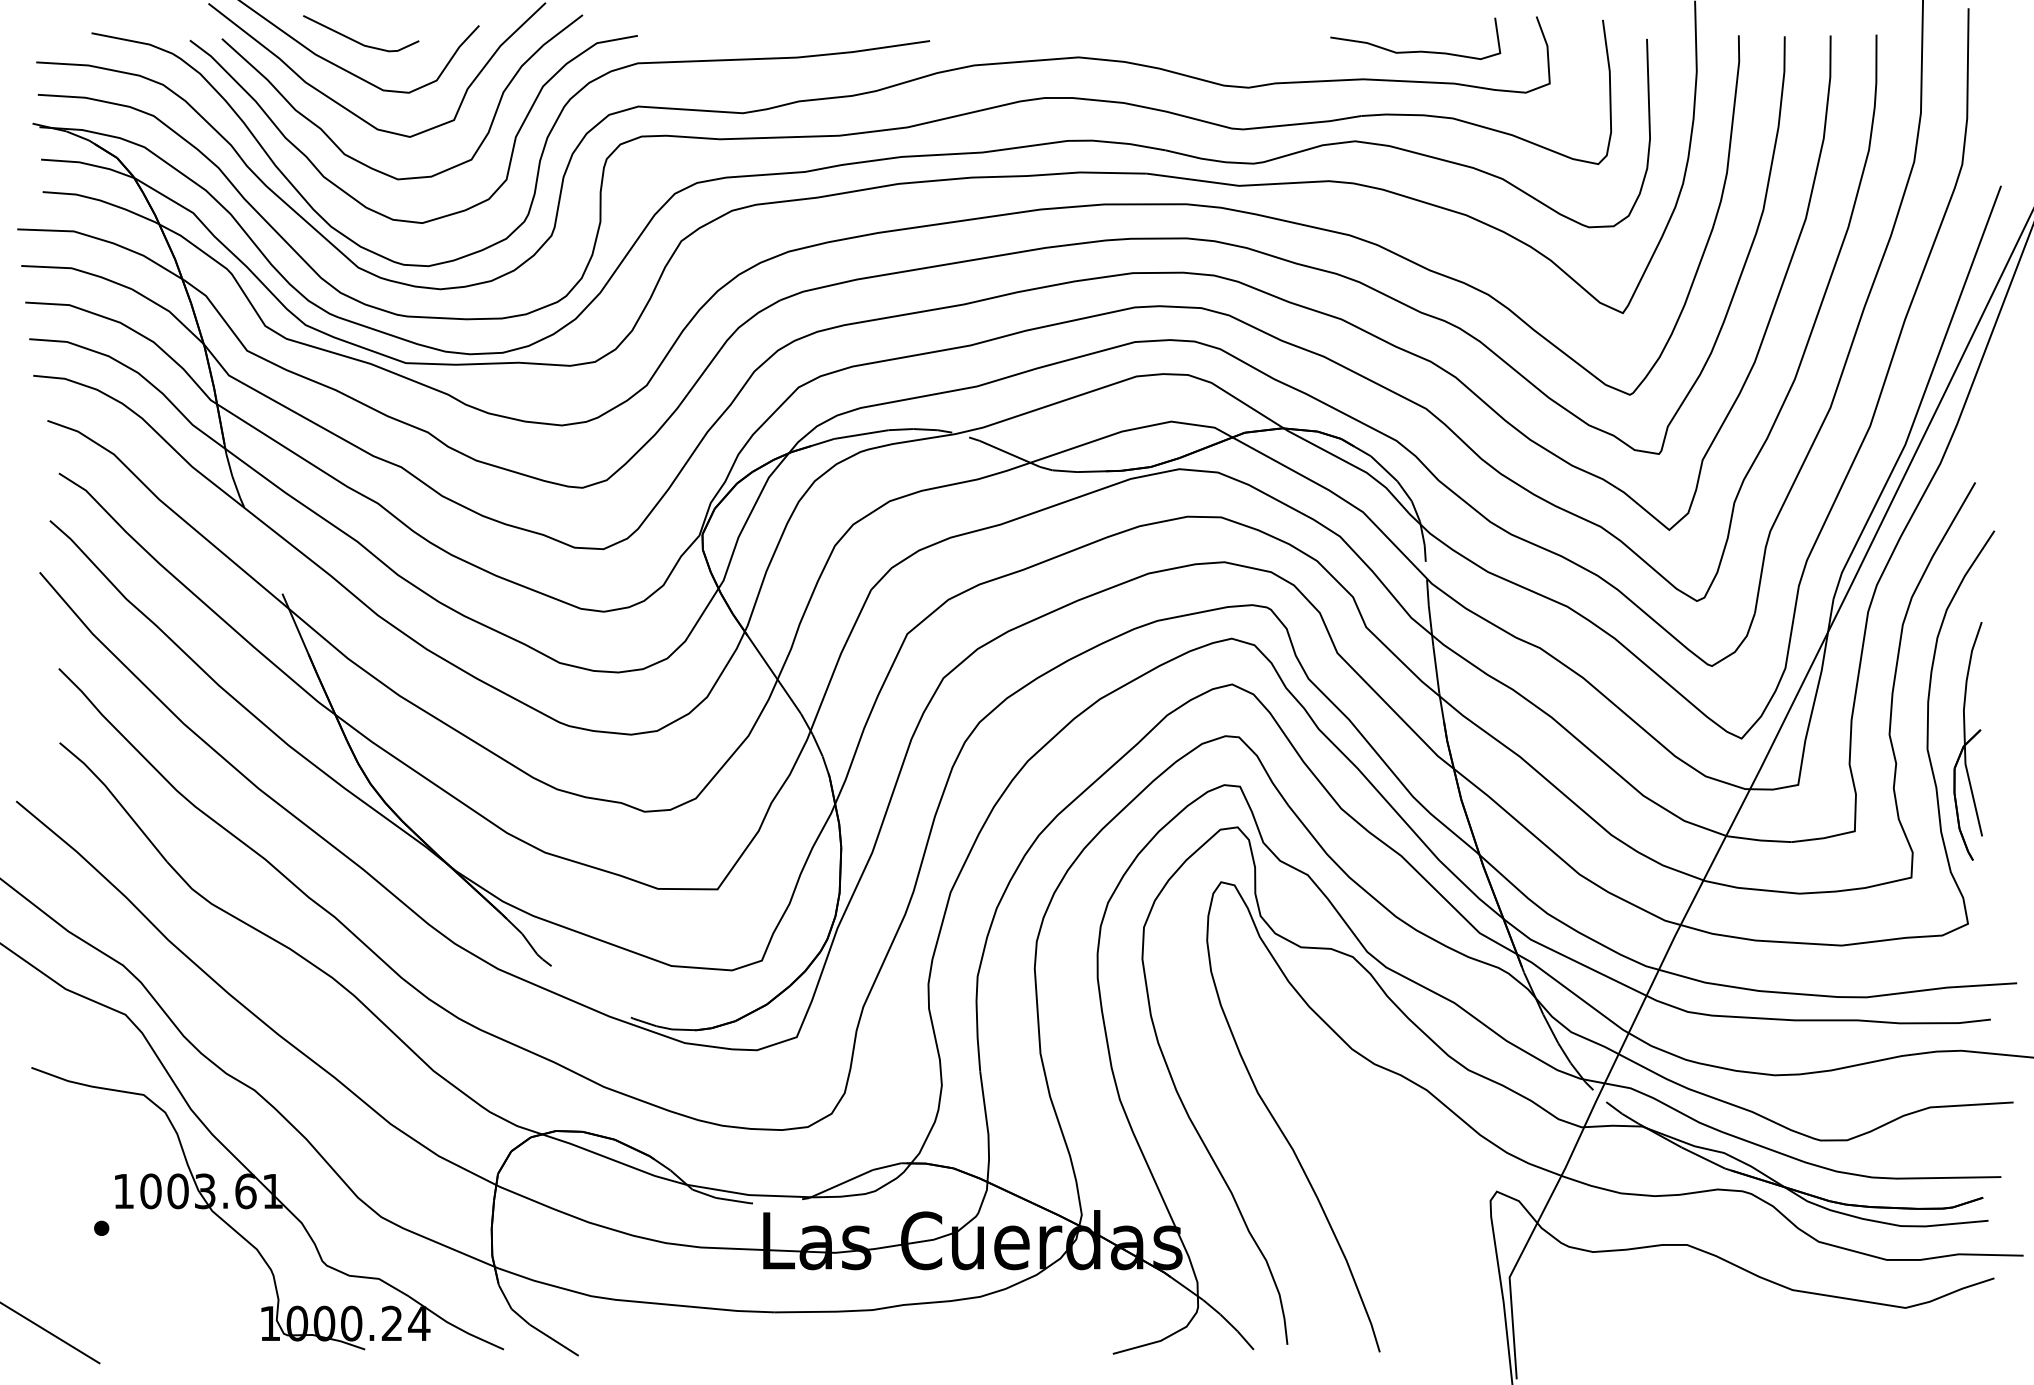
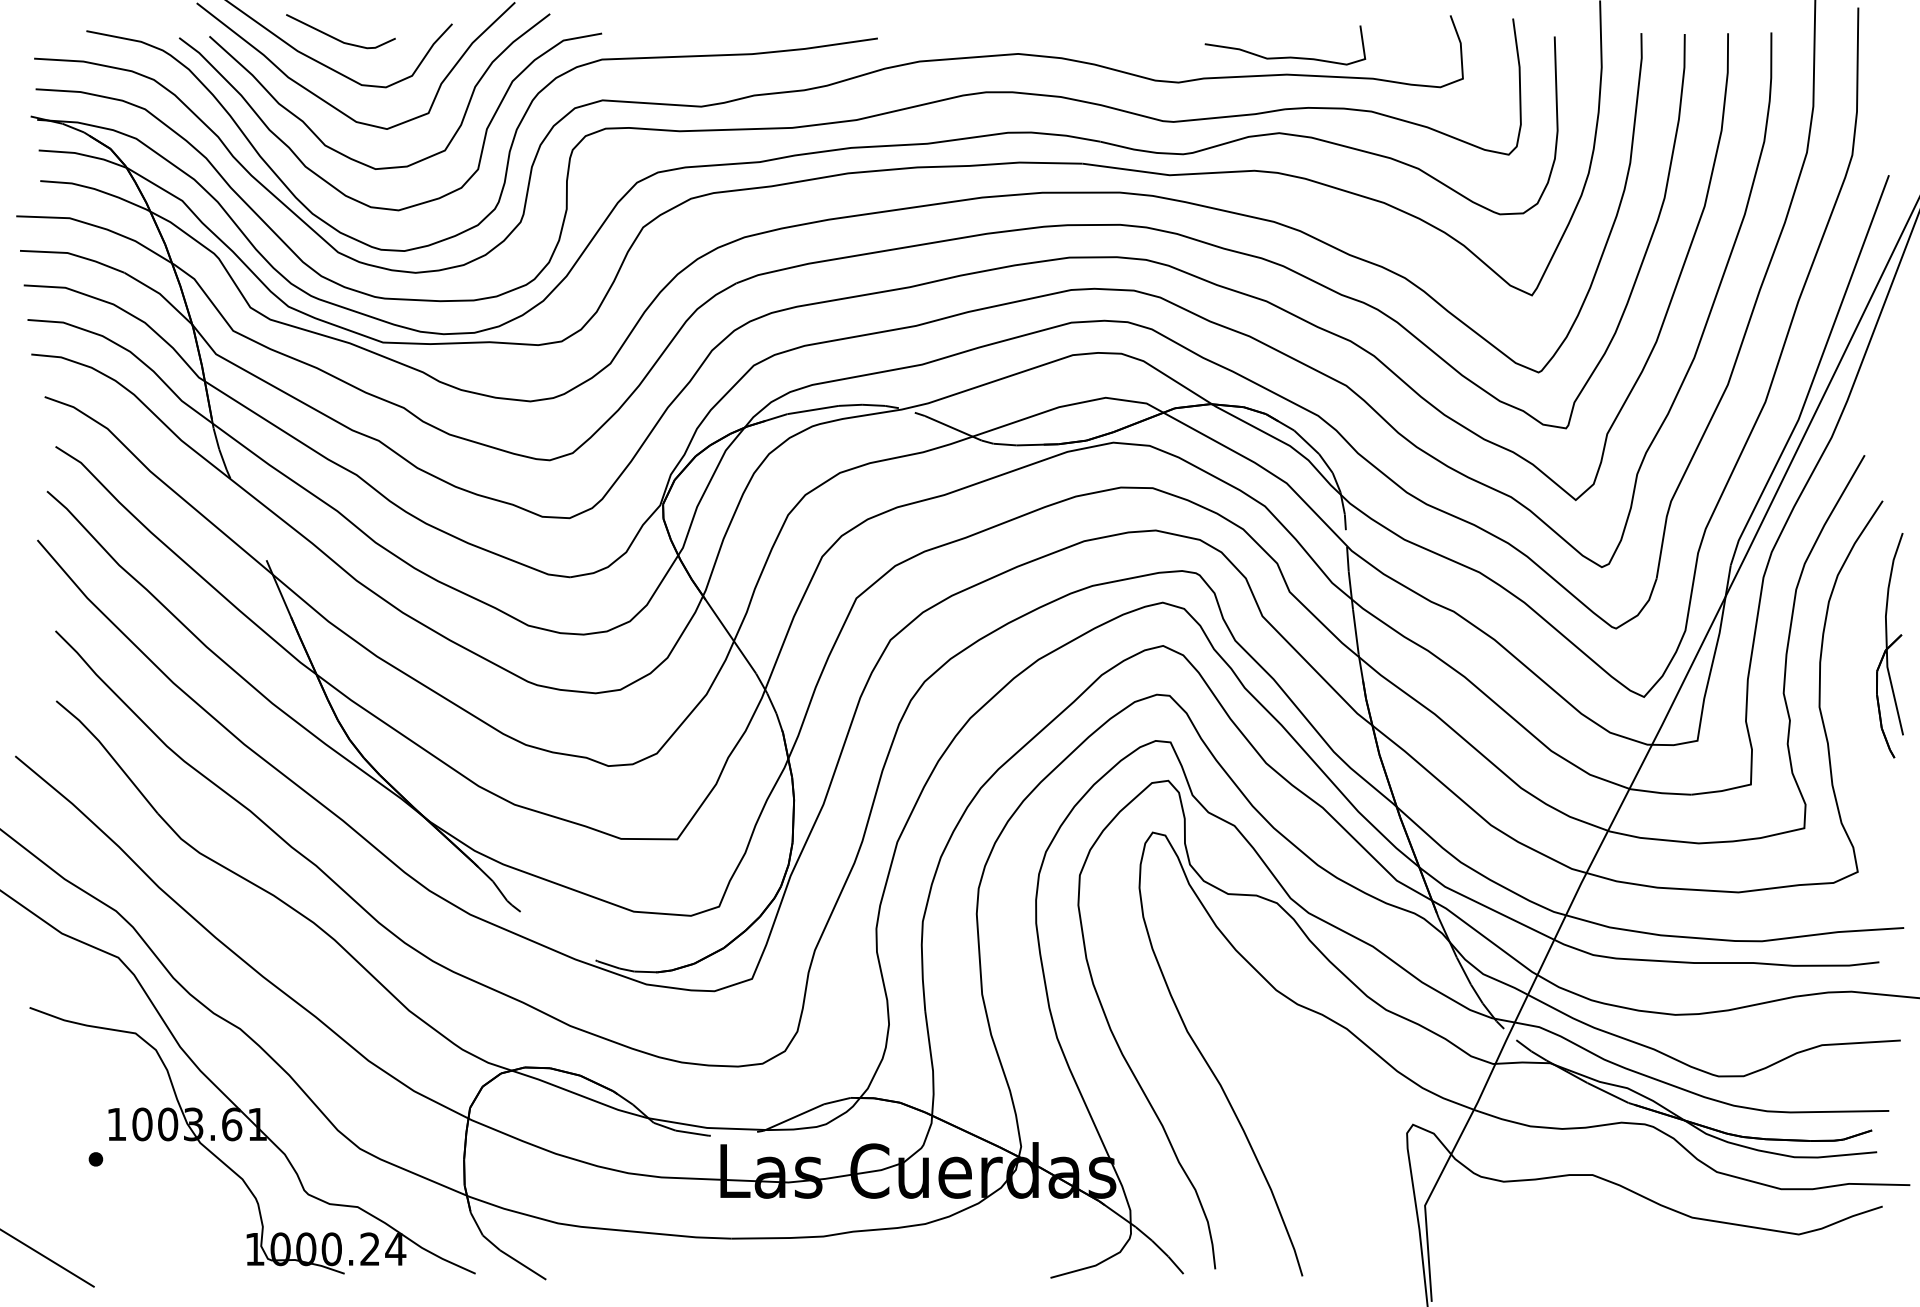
curve: (1415, 50) -> (1285, 56), moved
part: (1967, 741) -> (1889, 645), moved

